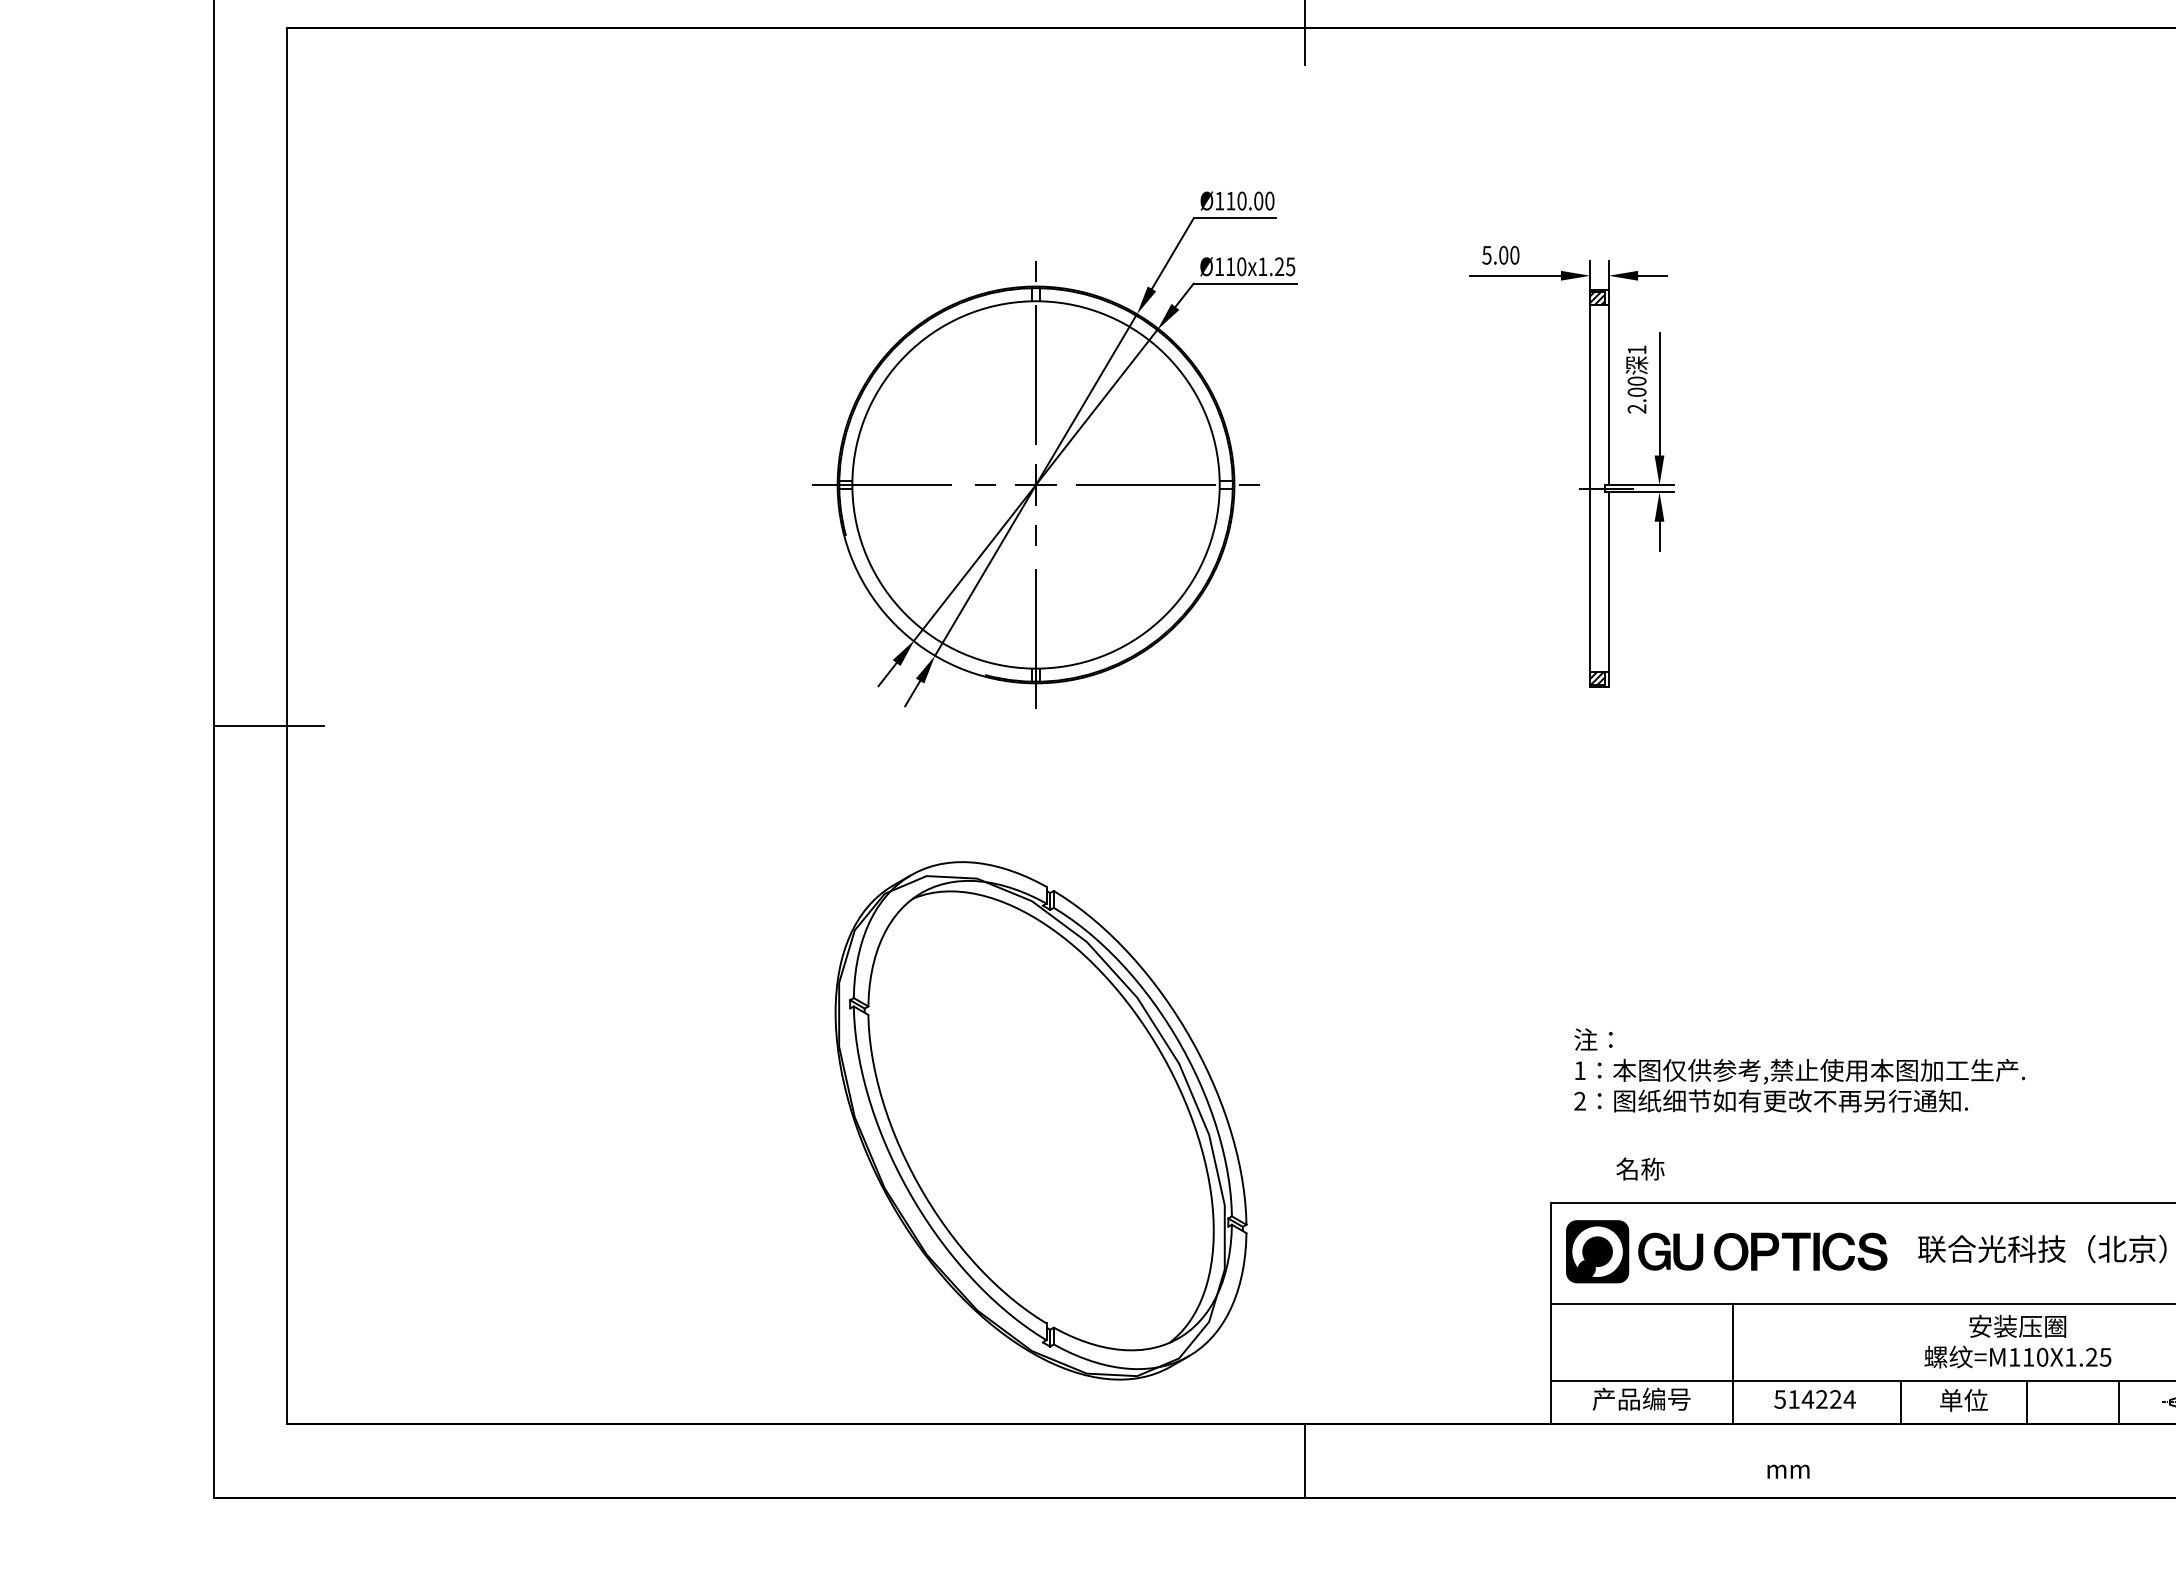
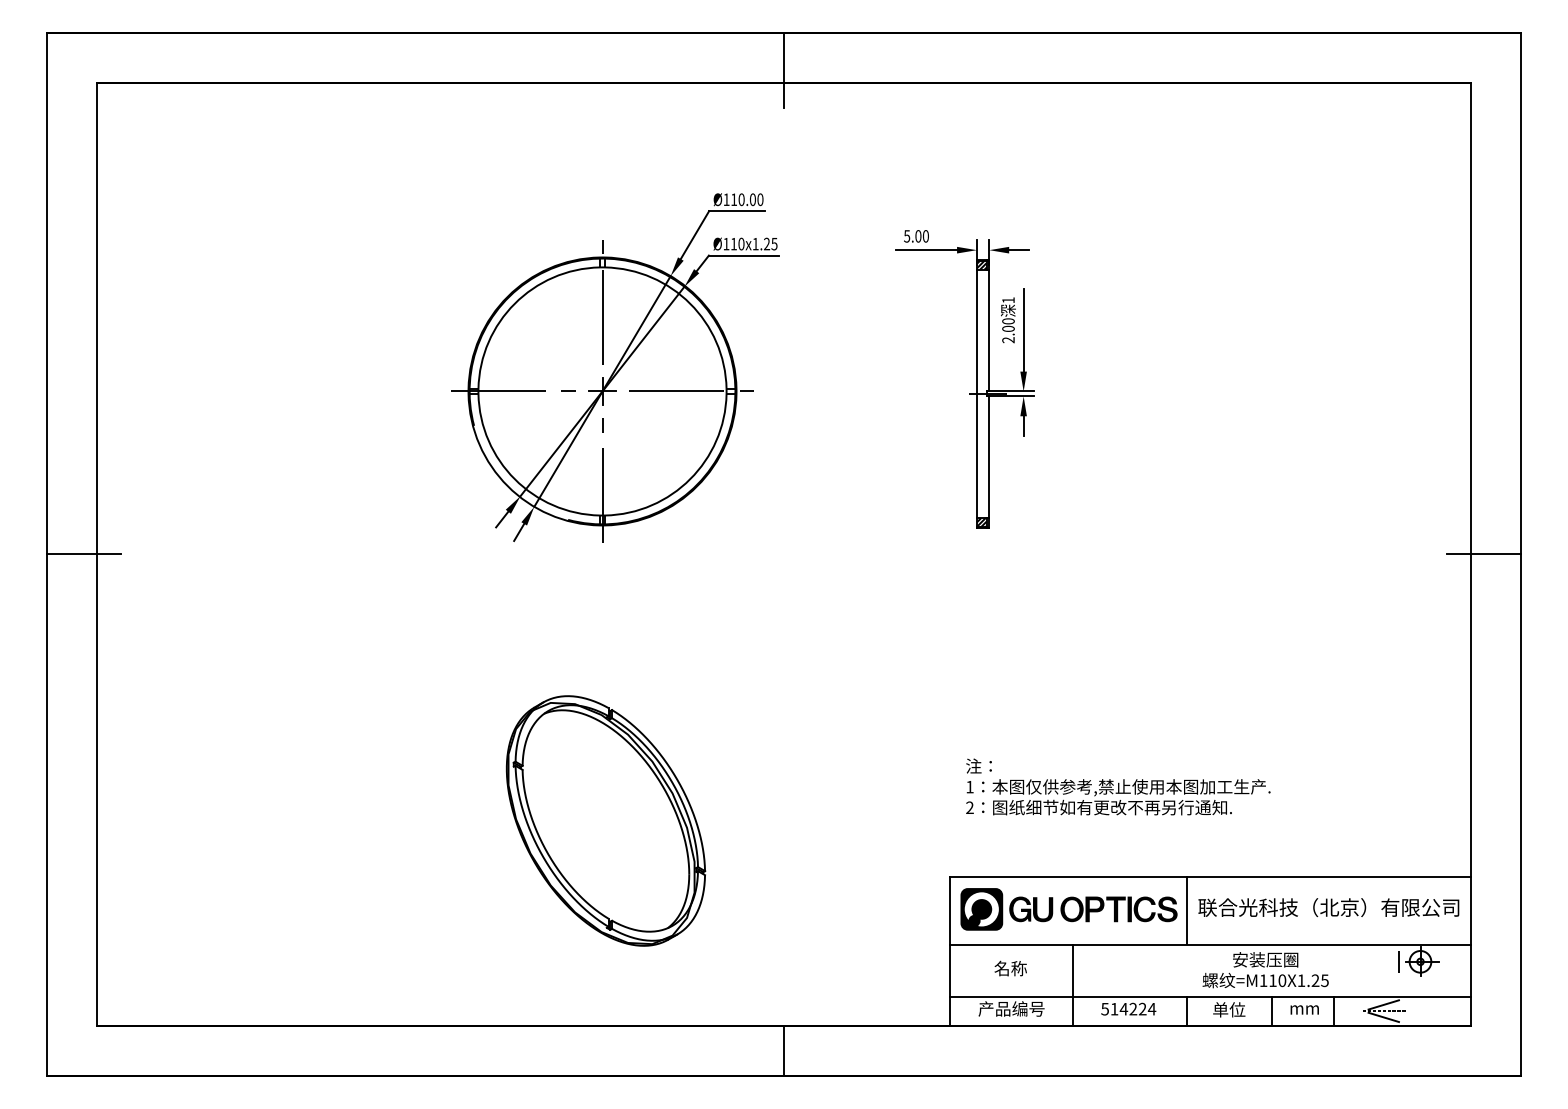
part: (1040, 1120) -> (605, 820), size x0.71
text: (1640, 1168) -> (1010, 968), moved
line: (1900, 1253) -> (1186, 910), added
text: (1788, 1471) -> (1304, 1009), moved

